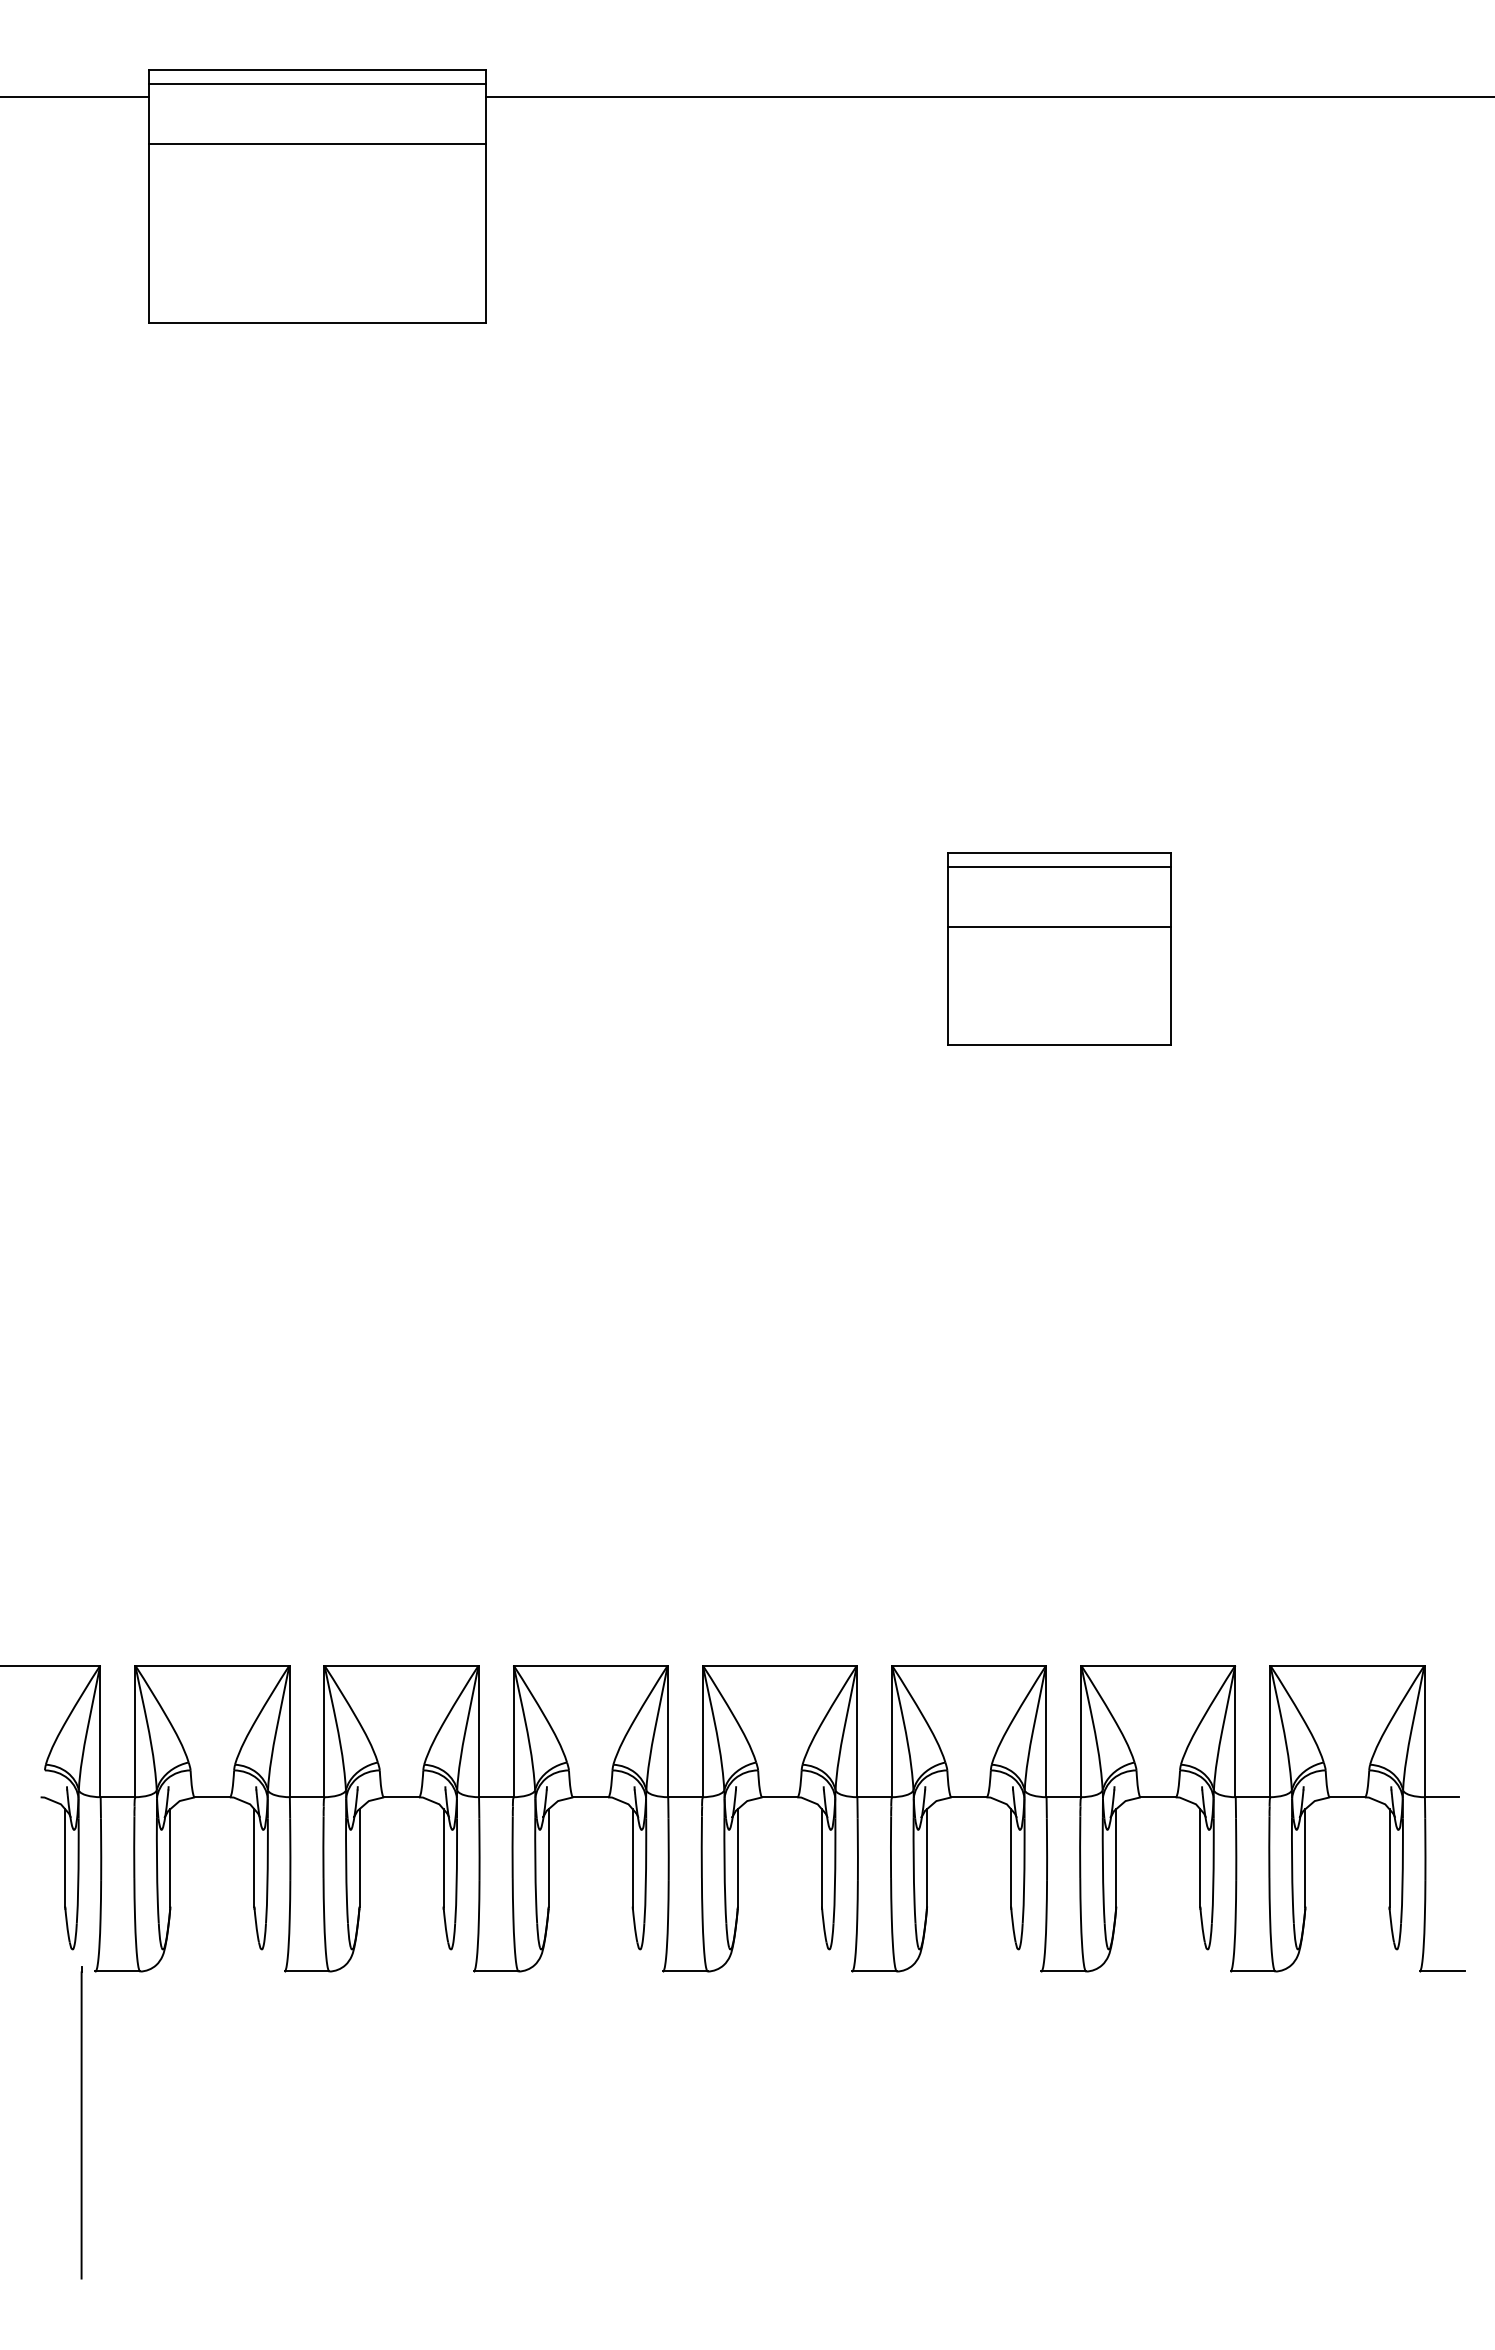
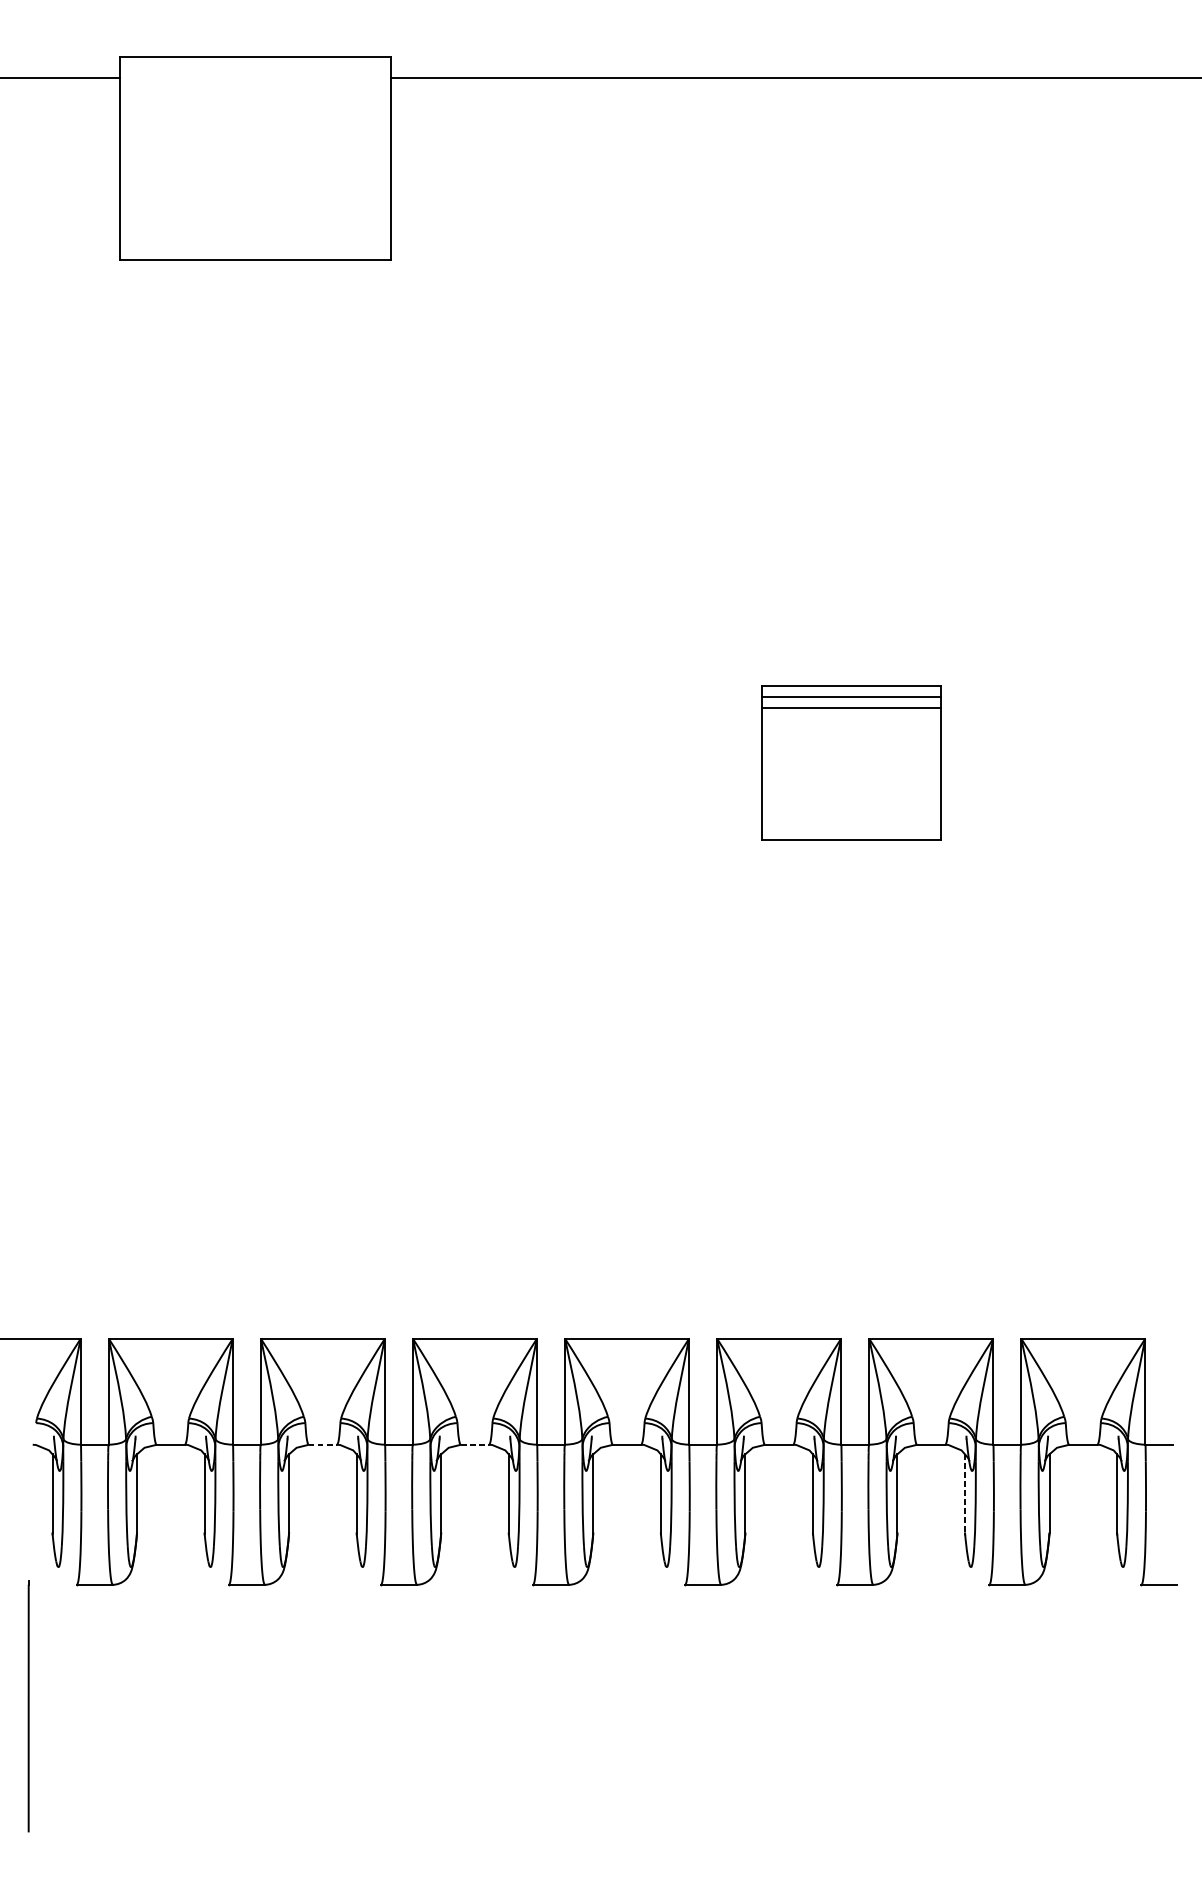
line: (317, 84) -> (255, 67), removed
line: (317, 143) -> (255, 115), removed
line: (1059, 927) -> (851, 707), moved
line: (402, 1797) -> (323, 1444), solid -> dashed
line: (591, 1797) -> (475, 1444), solid -> dashed
line: (1200, 1858) -> (965, 1493), solid -> dashed
line: (81, 2122) -> (28, 1706), moved

